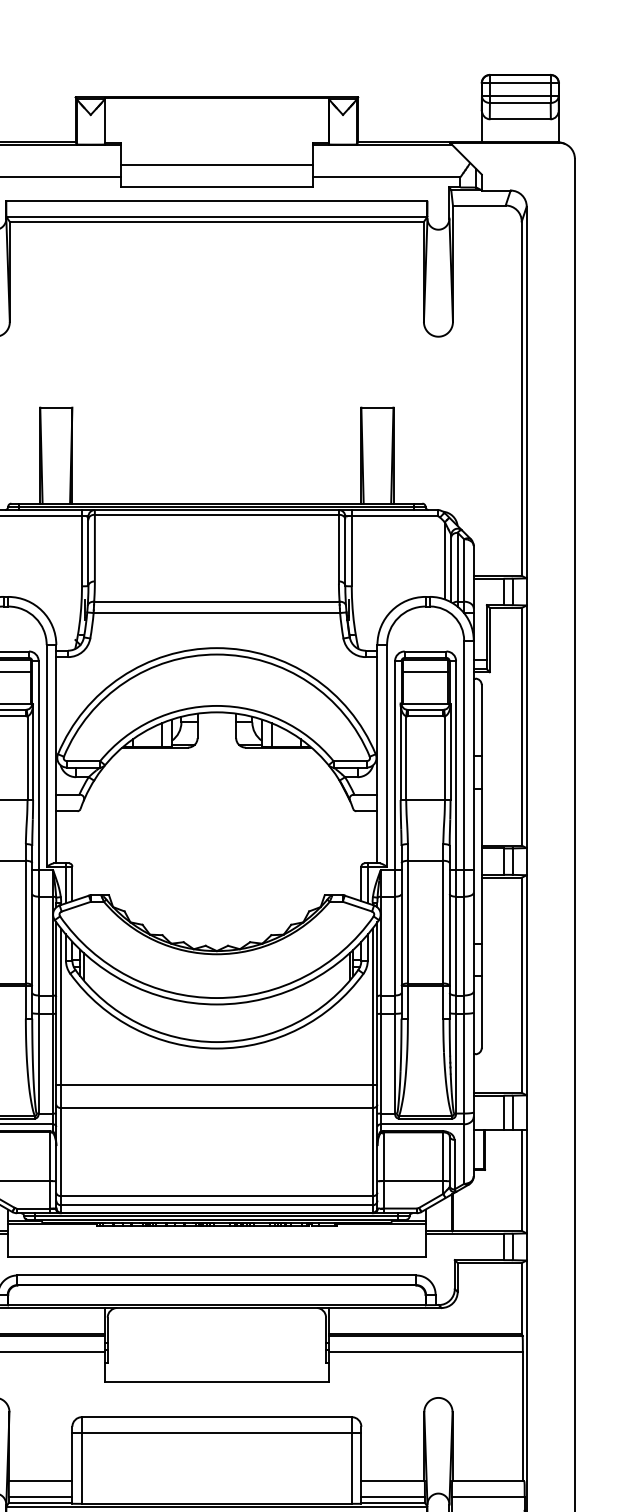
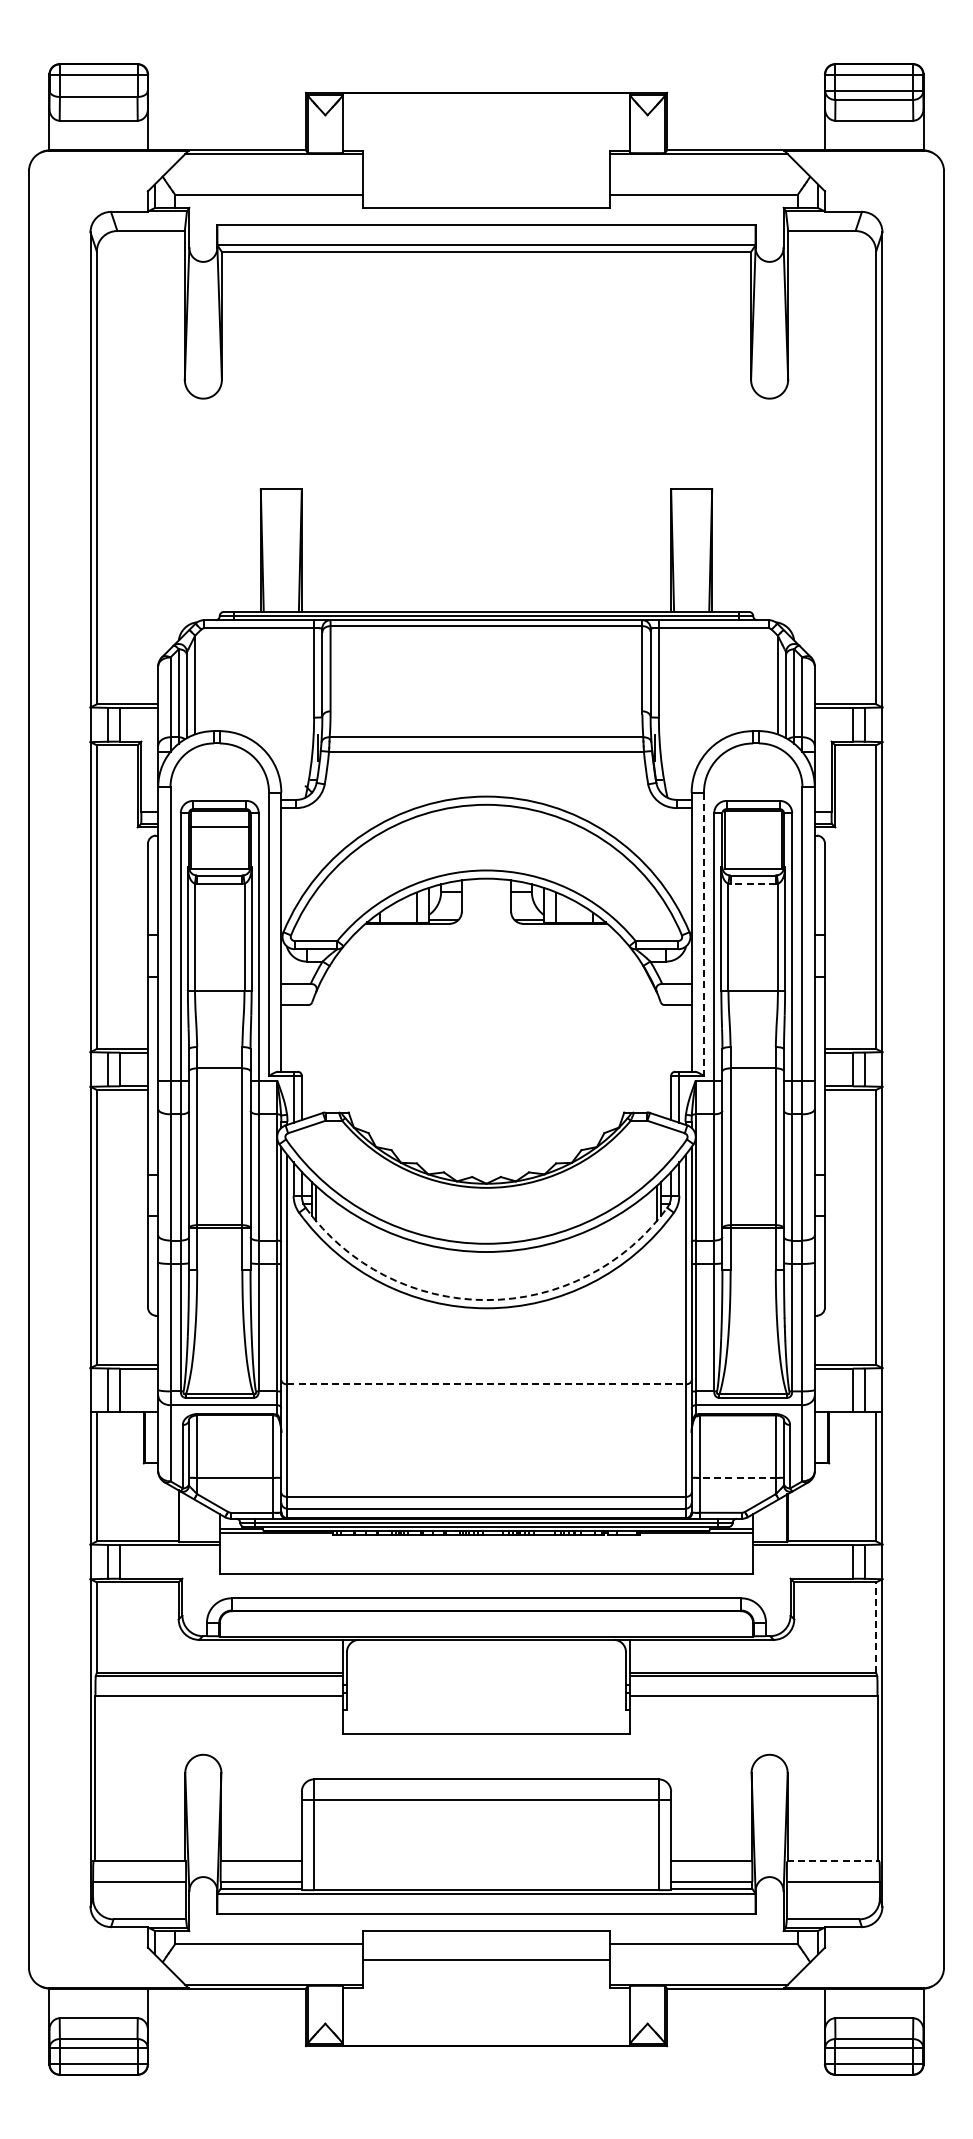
line: (216, 165) -> (486, 179), removed
line: (425, 671) -> (752, 826), removed
line: (425, 716) -> (753, 883), solid -> dashed
line: (386, 756) -> (703, 934), solid -> dashed
arc: (216, 1042) -> (486, 1300), solid -> dashed
line: (216, 1085) -> (486, 1355), removed
line: (216, 1108) -> (486, 1384), solid -> dashed
line: (413, 1180) -> (737, 1477), solid -> dashed
line: (522, 1298) -> (876, 1627), solid -> dashed
line: (488, 1481) -> (833, 1861), solid -> dashed

